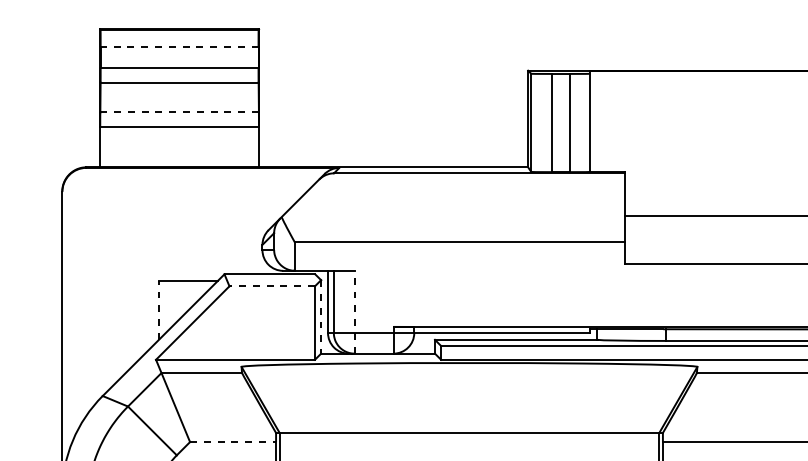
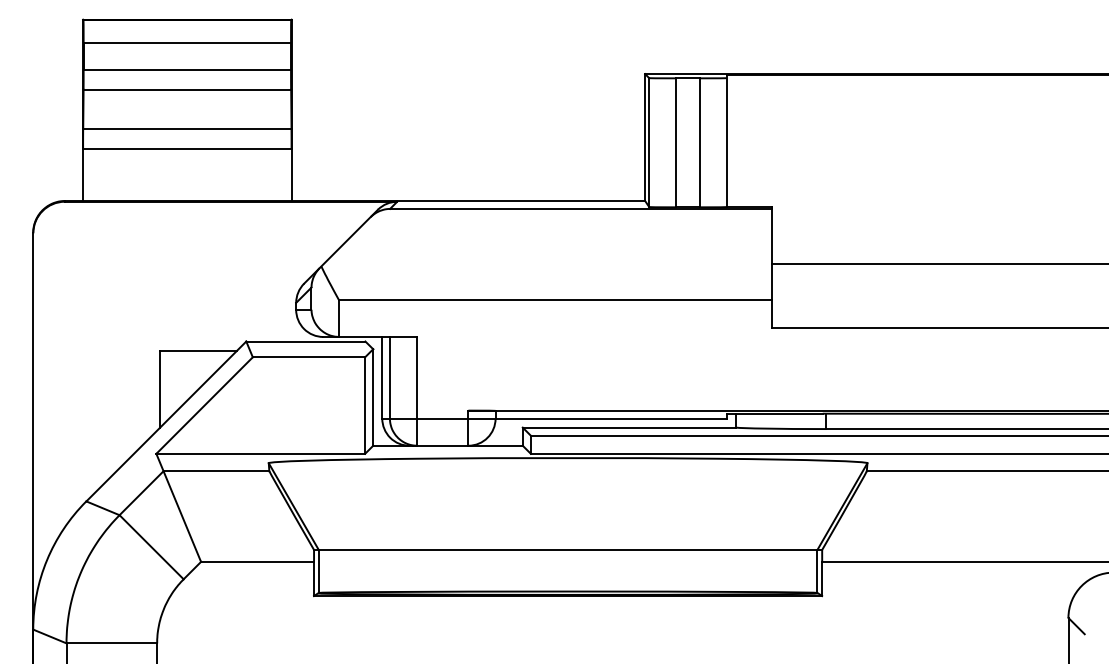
line: (179, 46) -> (187, 42), dashed -> solid
line: (178, 112) -> (186, 128), dashed -> solid
line: (271, 286) -> (308, 357), dashed -> solid
line: (159, 310) -> (160, 389), dashed -> solid
line: (354, 311) -> (417, 390), dashed -> solid
line: (321, 316) -> (373, 397), dashed -> solid
line: (233, 441) -> (258, 561), dashed -> solid

